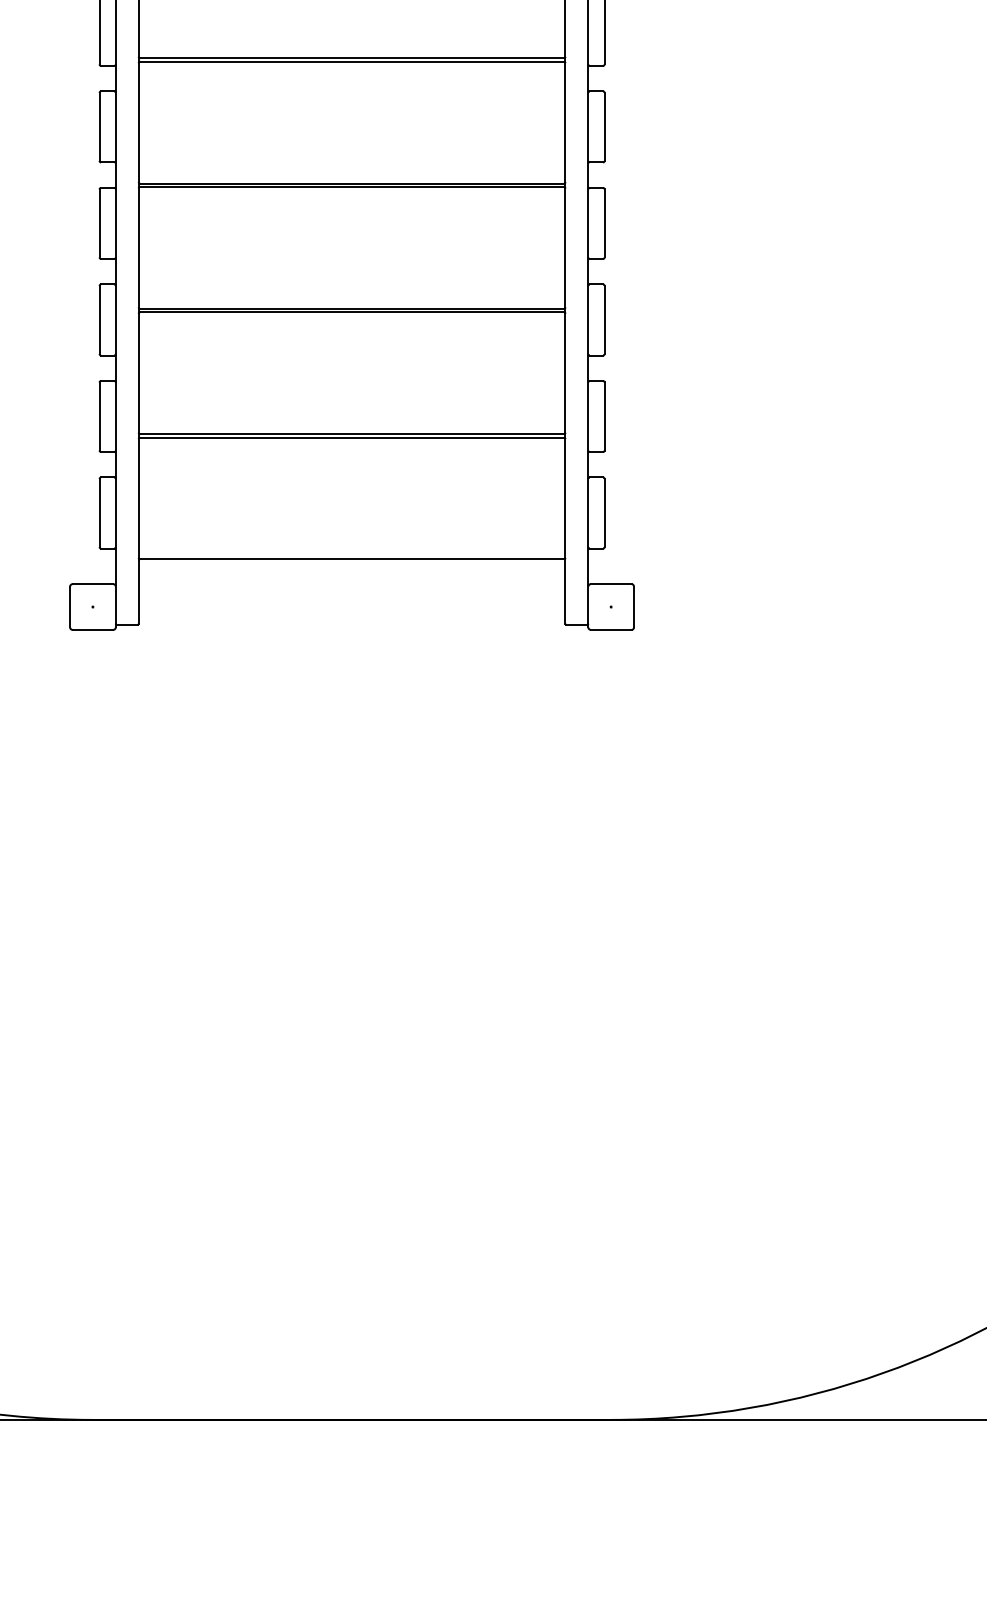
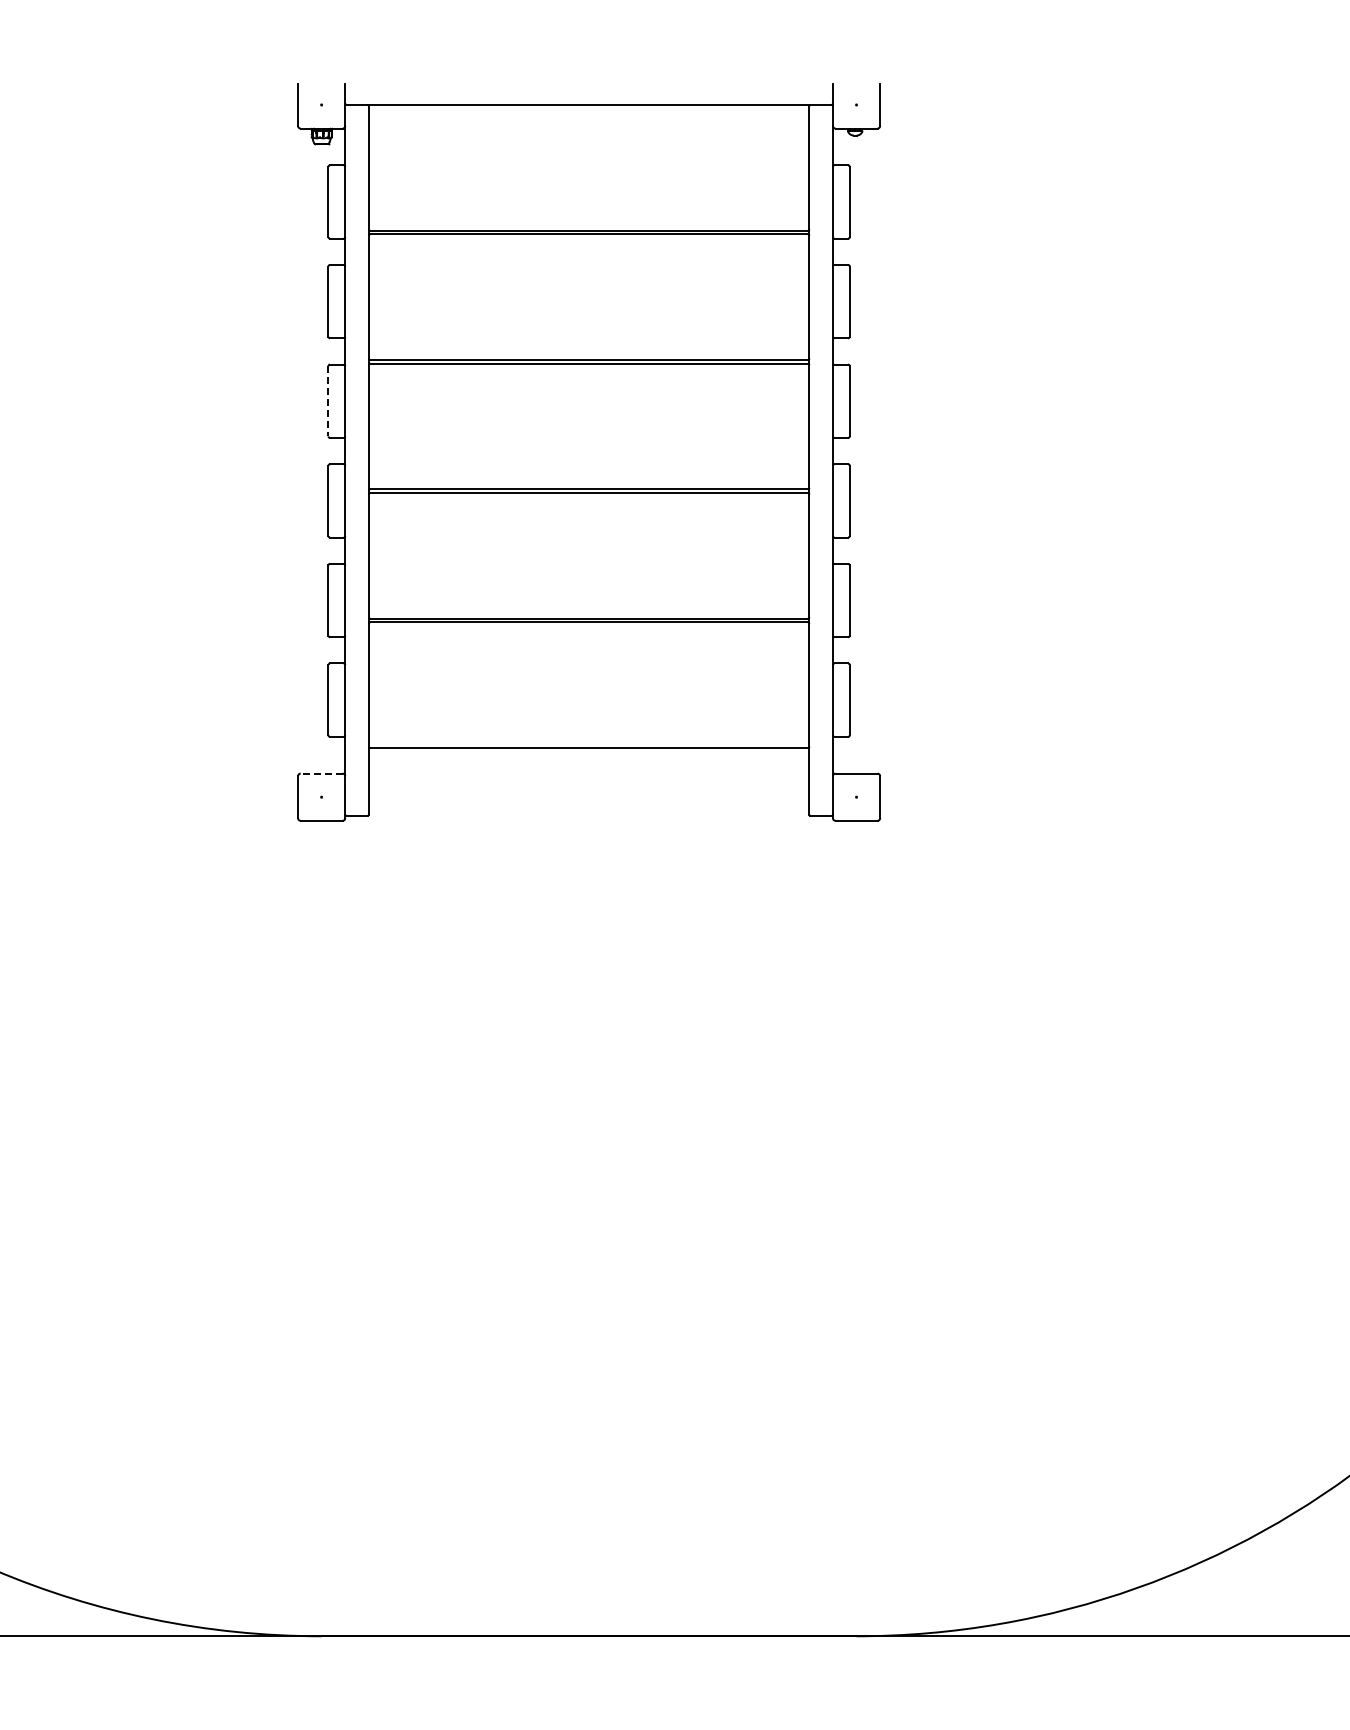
line: (99, 223) -> (328, 401), solid -> dashed
line: (92, 584) -> (321, 773), solid -> dashed

